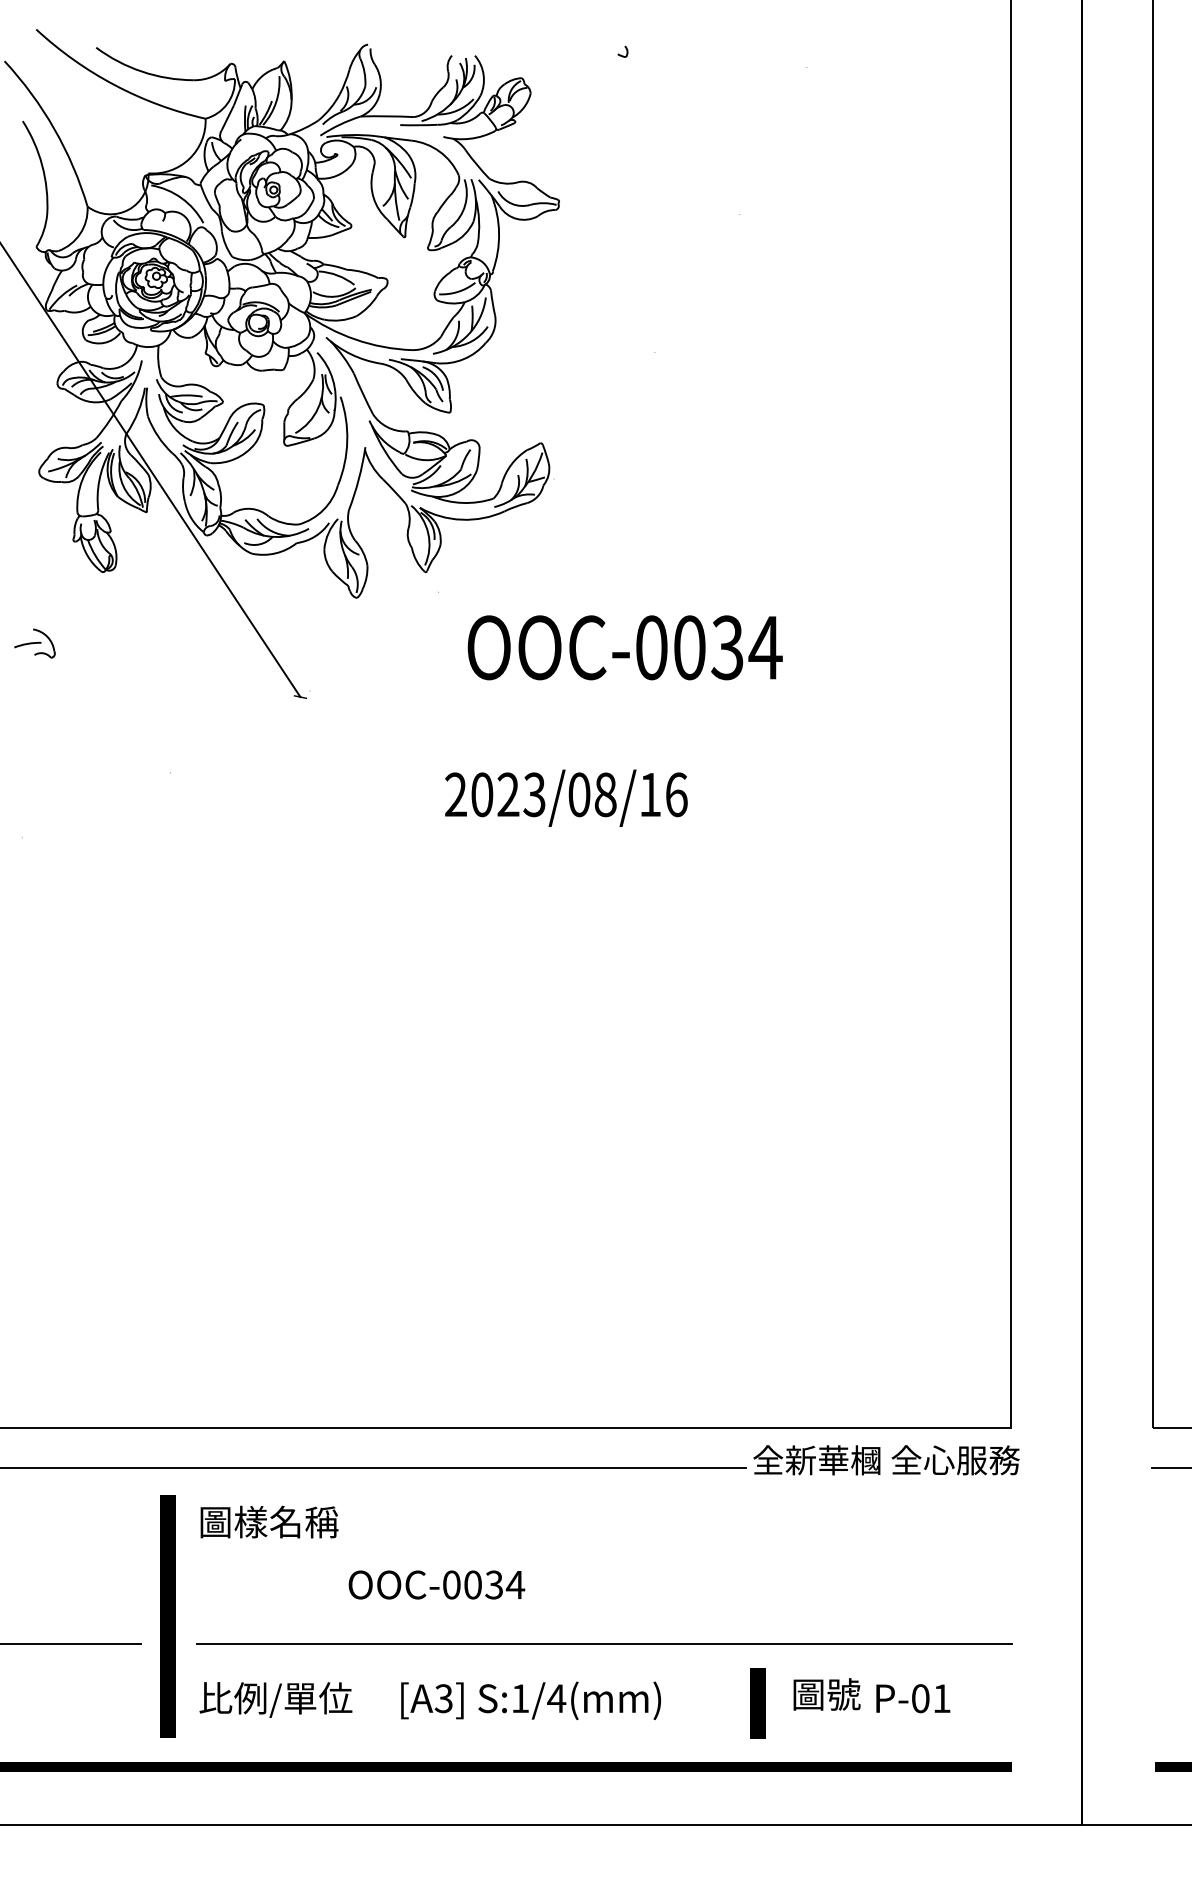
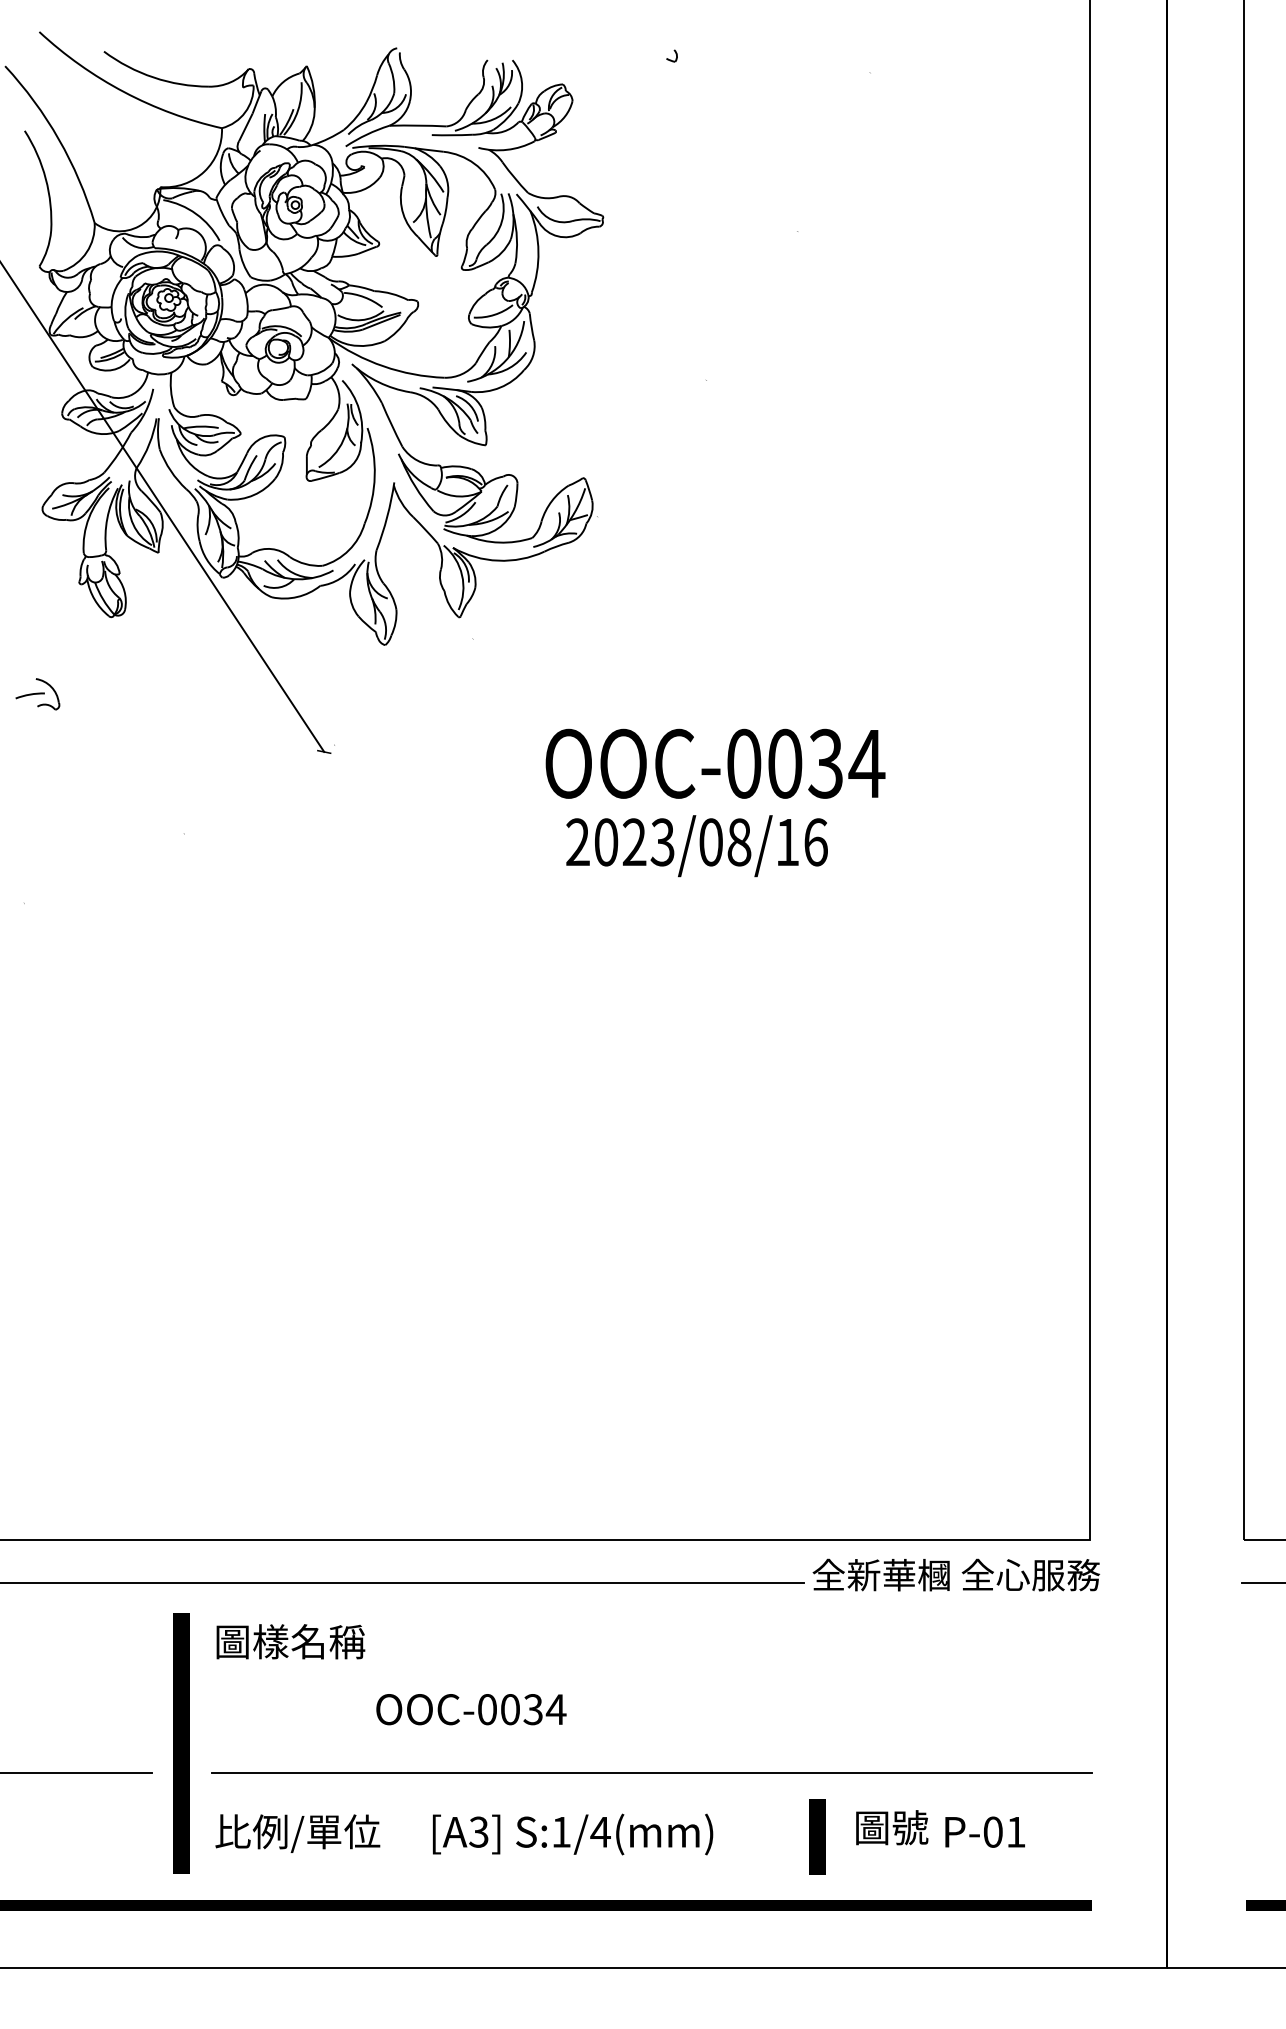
text: (625, 647) -> (715, 763), moved
text: (565, 798) -> (696, 846), moved

